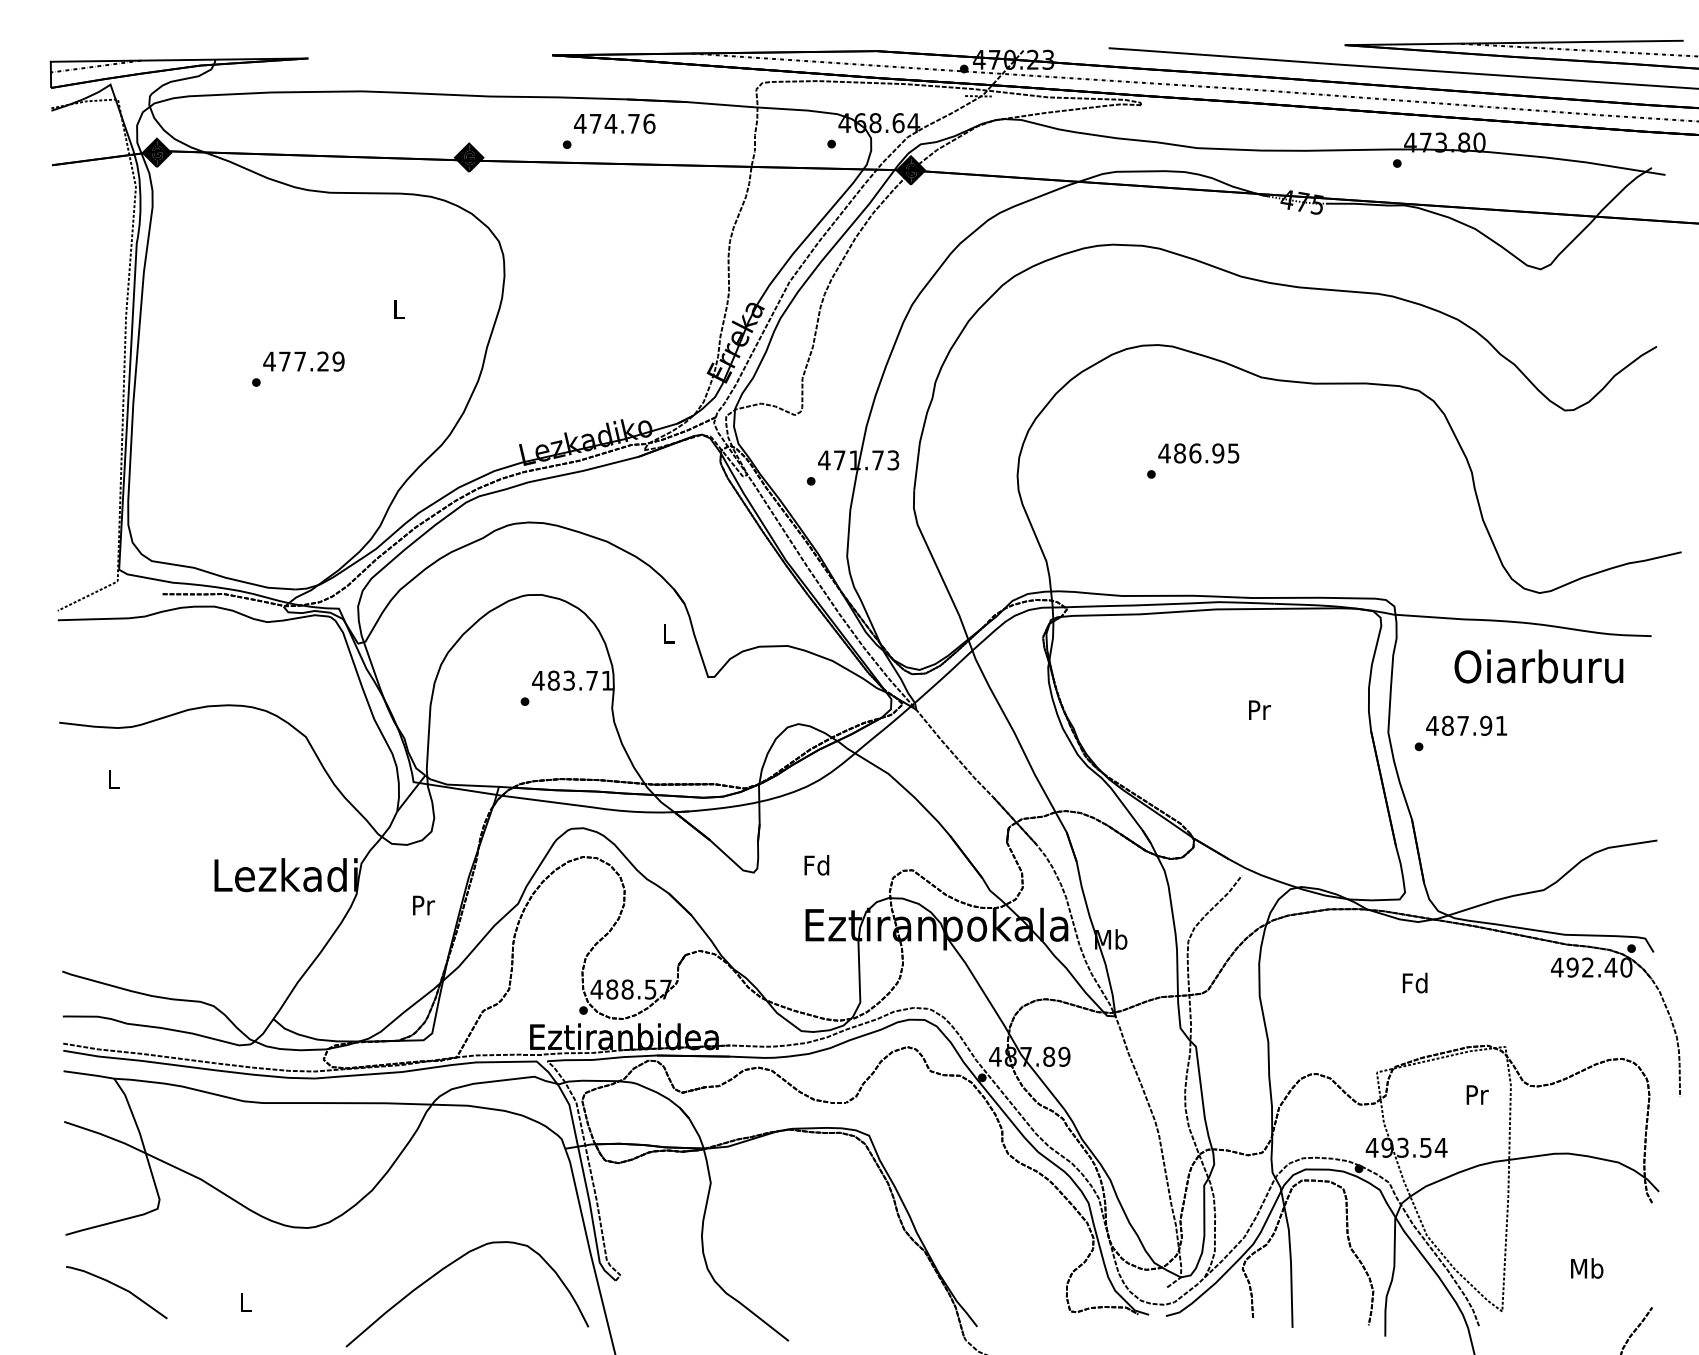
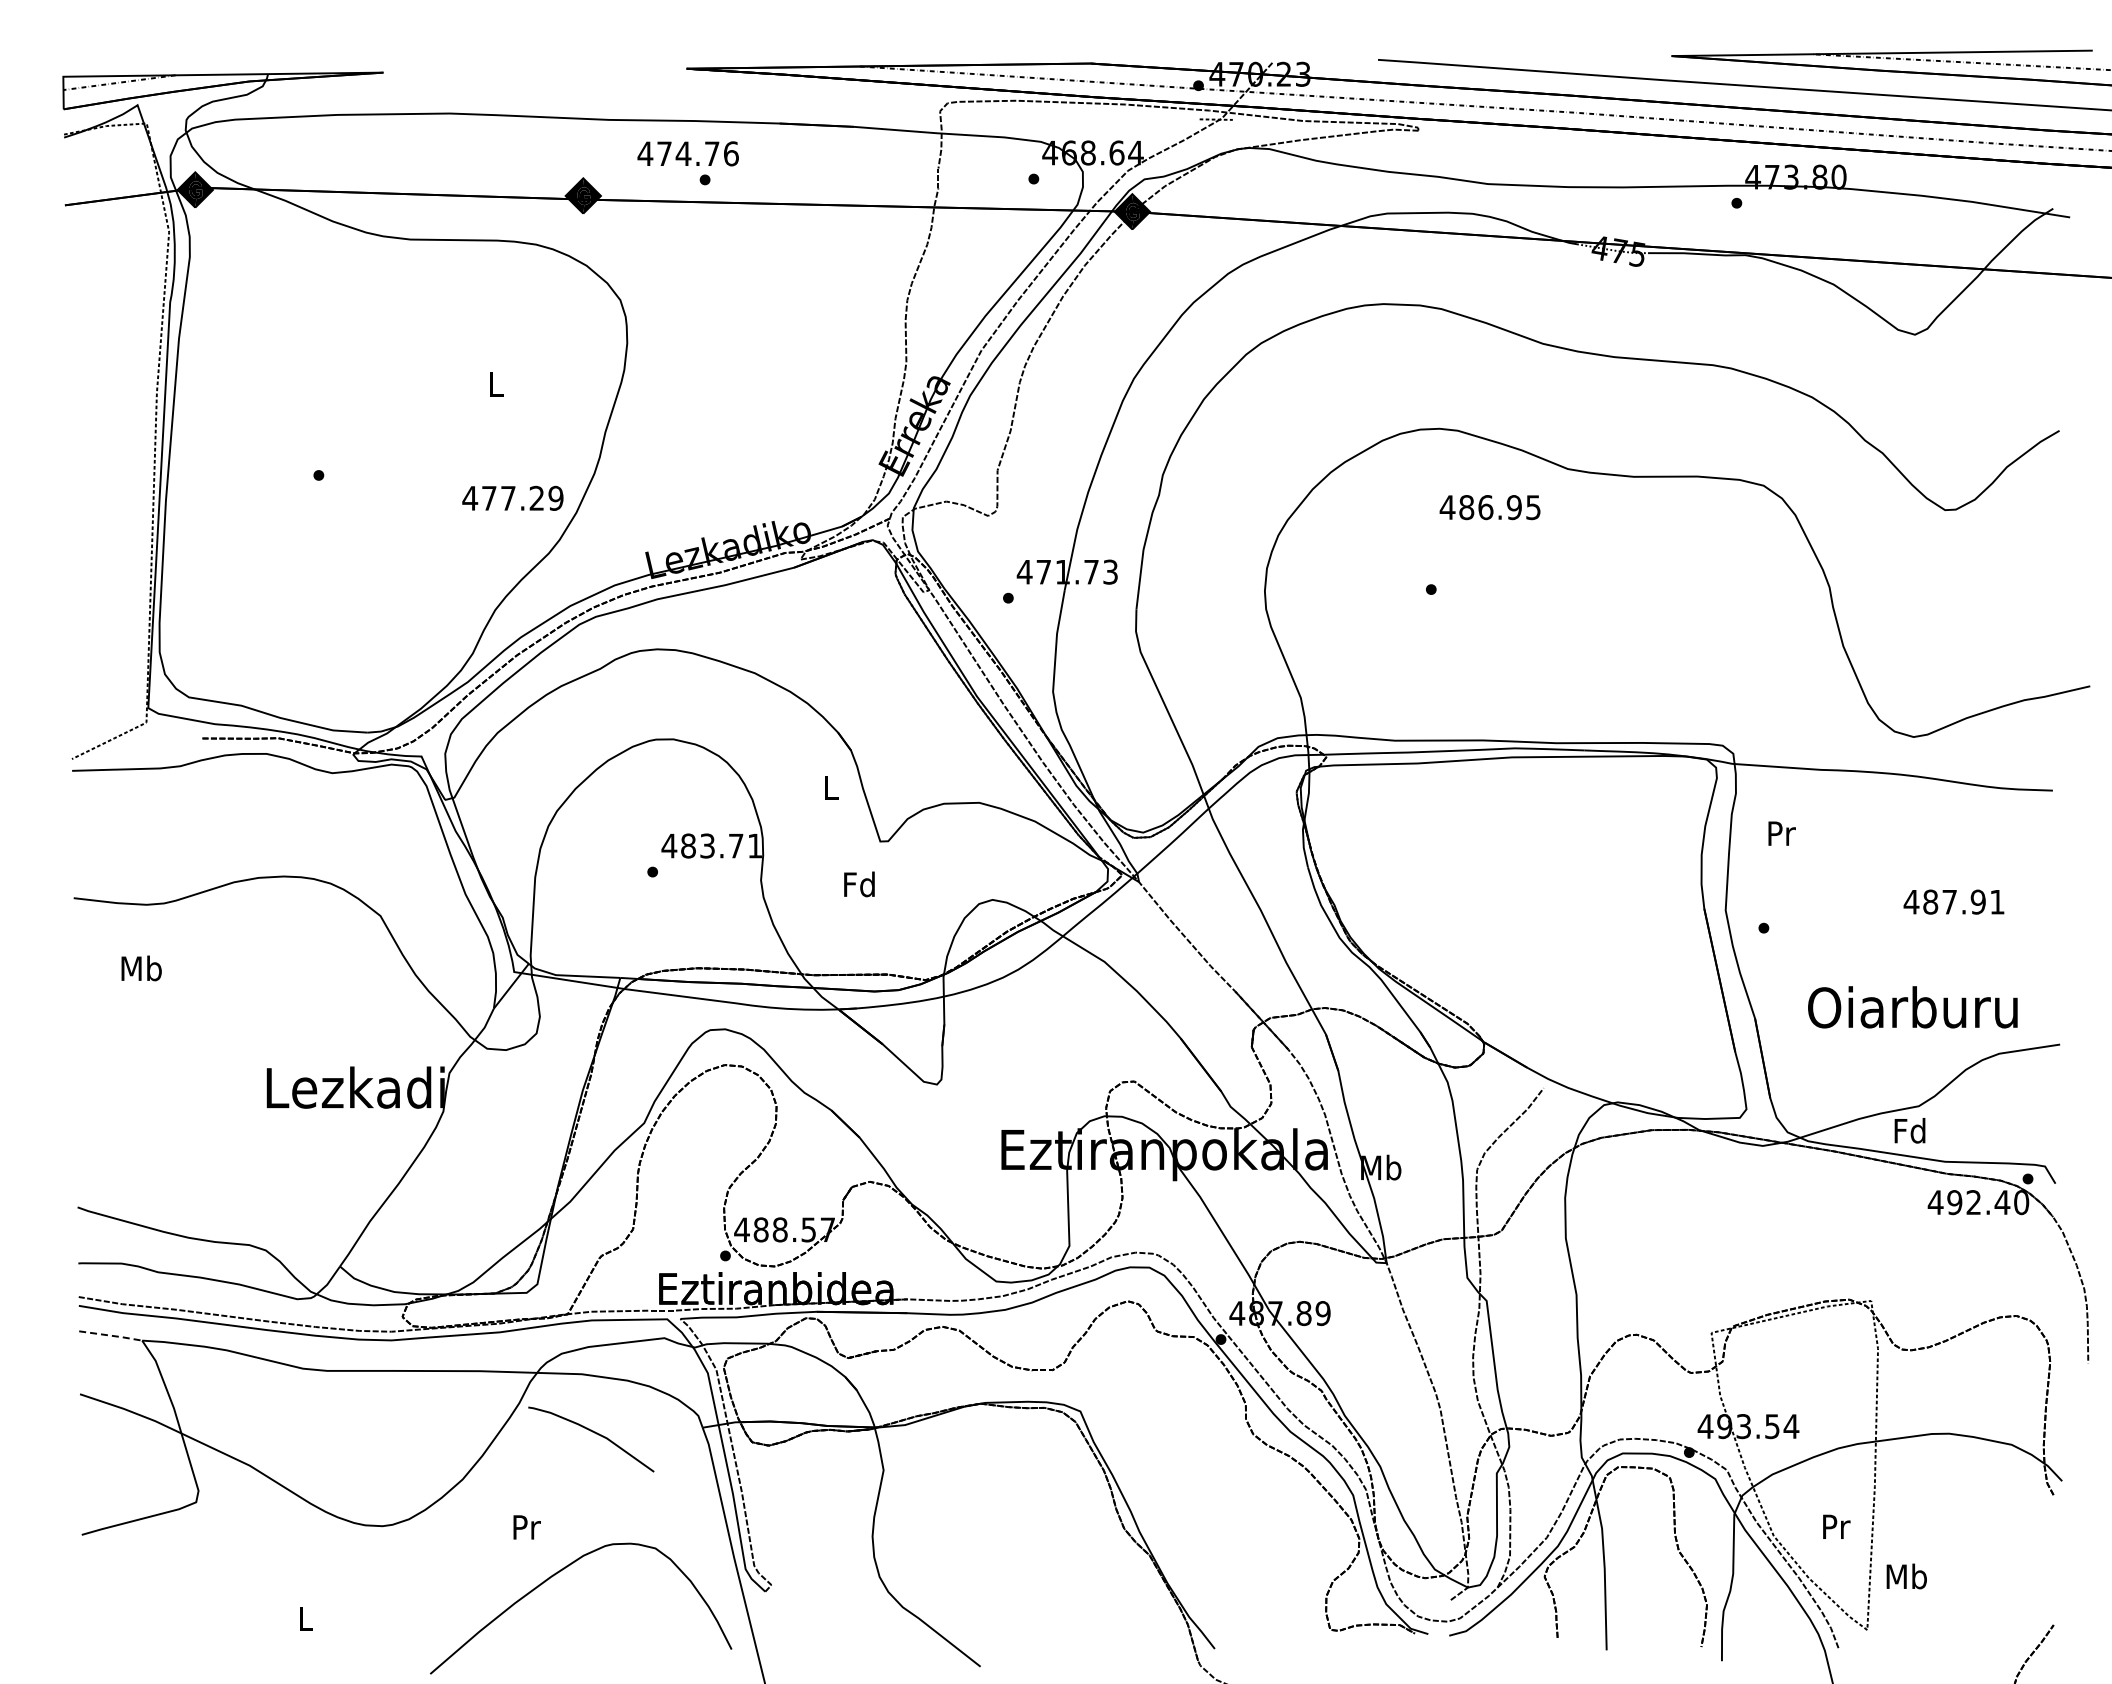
text: (614, 123) -> (687, 153), moved
text: (303, 360) -> (512, 497), moved
text: (1198, 453) -> (1489, 507), moved
text: (1538, 666) -> (1912, 1007), moved
text: (1259, 710) -> (1781, 833), moved
text: (1466, 725) -> (1953, 901), moved
text: (113, 779) -> (141, 968), L -> Mb
text: (816, 865) -> (859, 884), moved
text: (423, 905) -> (526, 1527), moved
text: (1414, 982) -> (1909, 1130), moved
line: (89, 1074) -> (111, 1335), solid -> dashed
text: (1477, 1094) -> (1836, 1526), moved
text: (1586, 1268) -> (1906, 1576), moved
curve: (119, 1287) -> (594, 1433), moved

